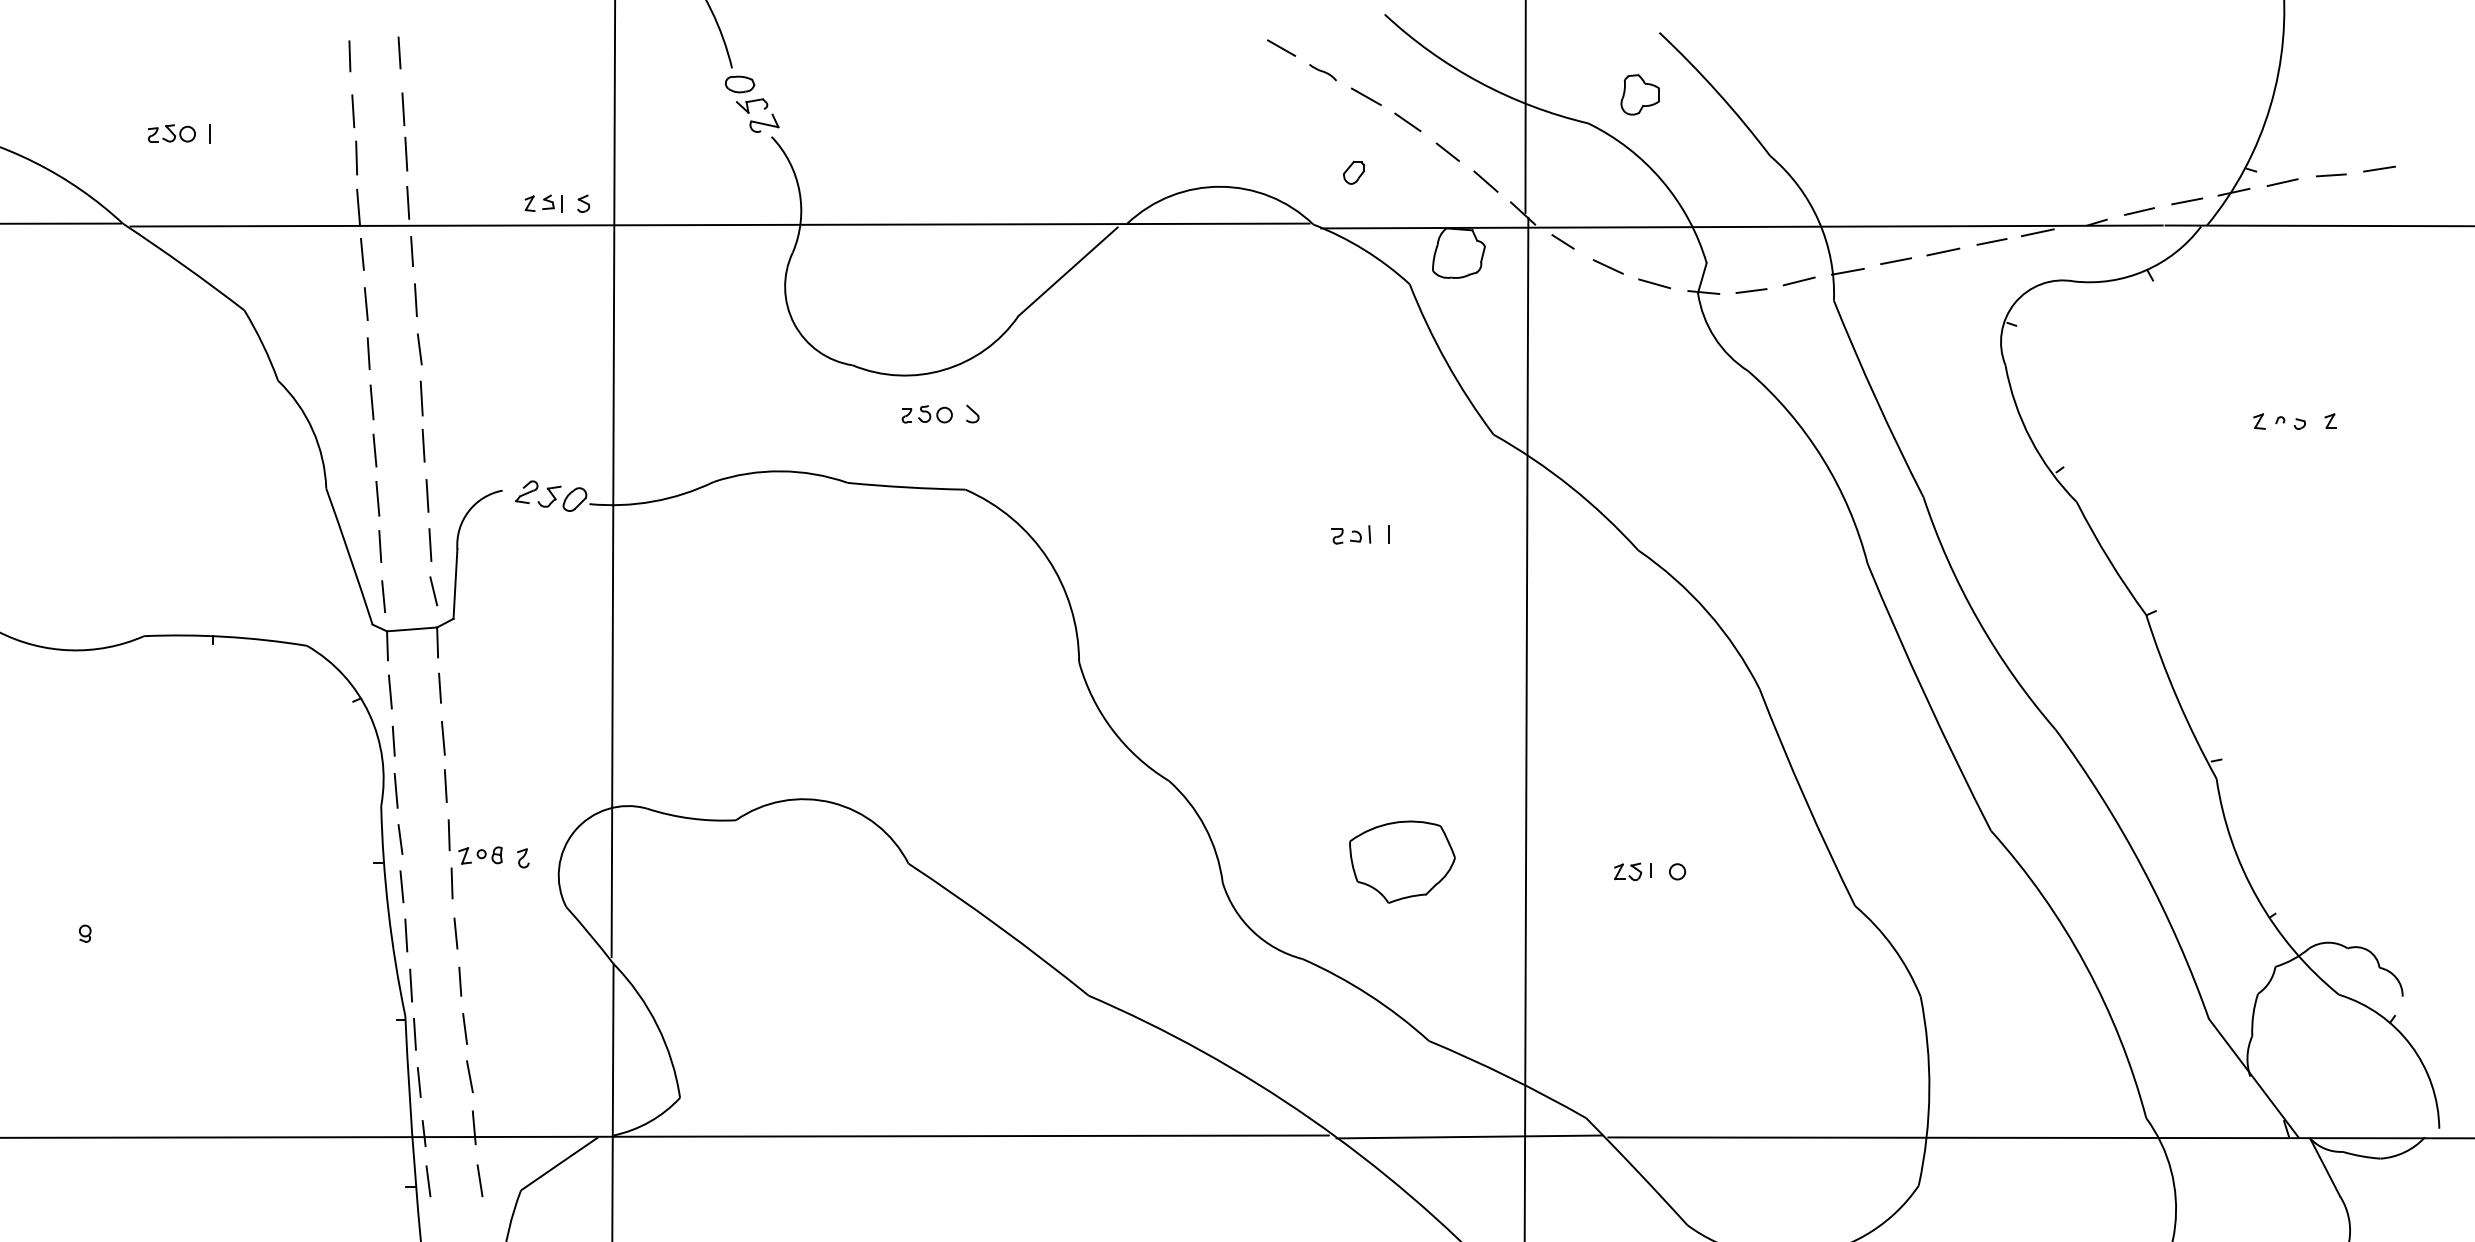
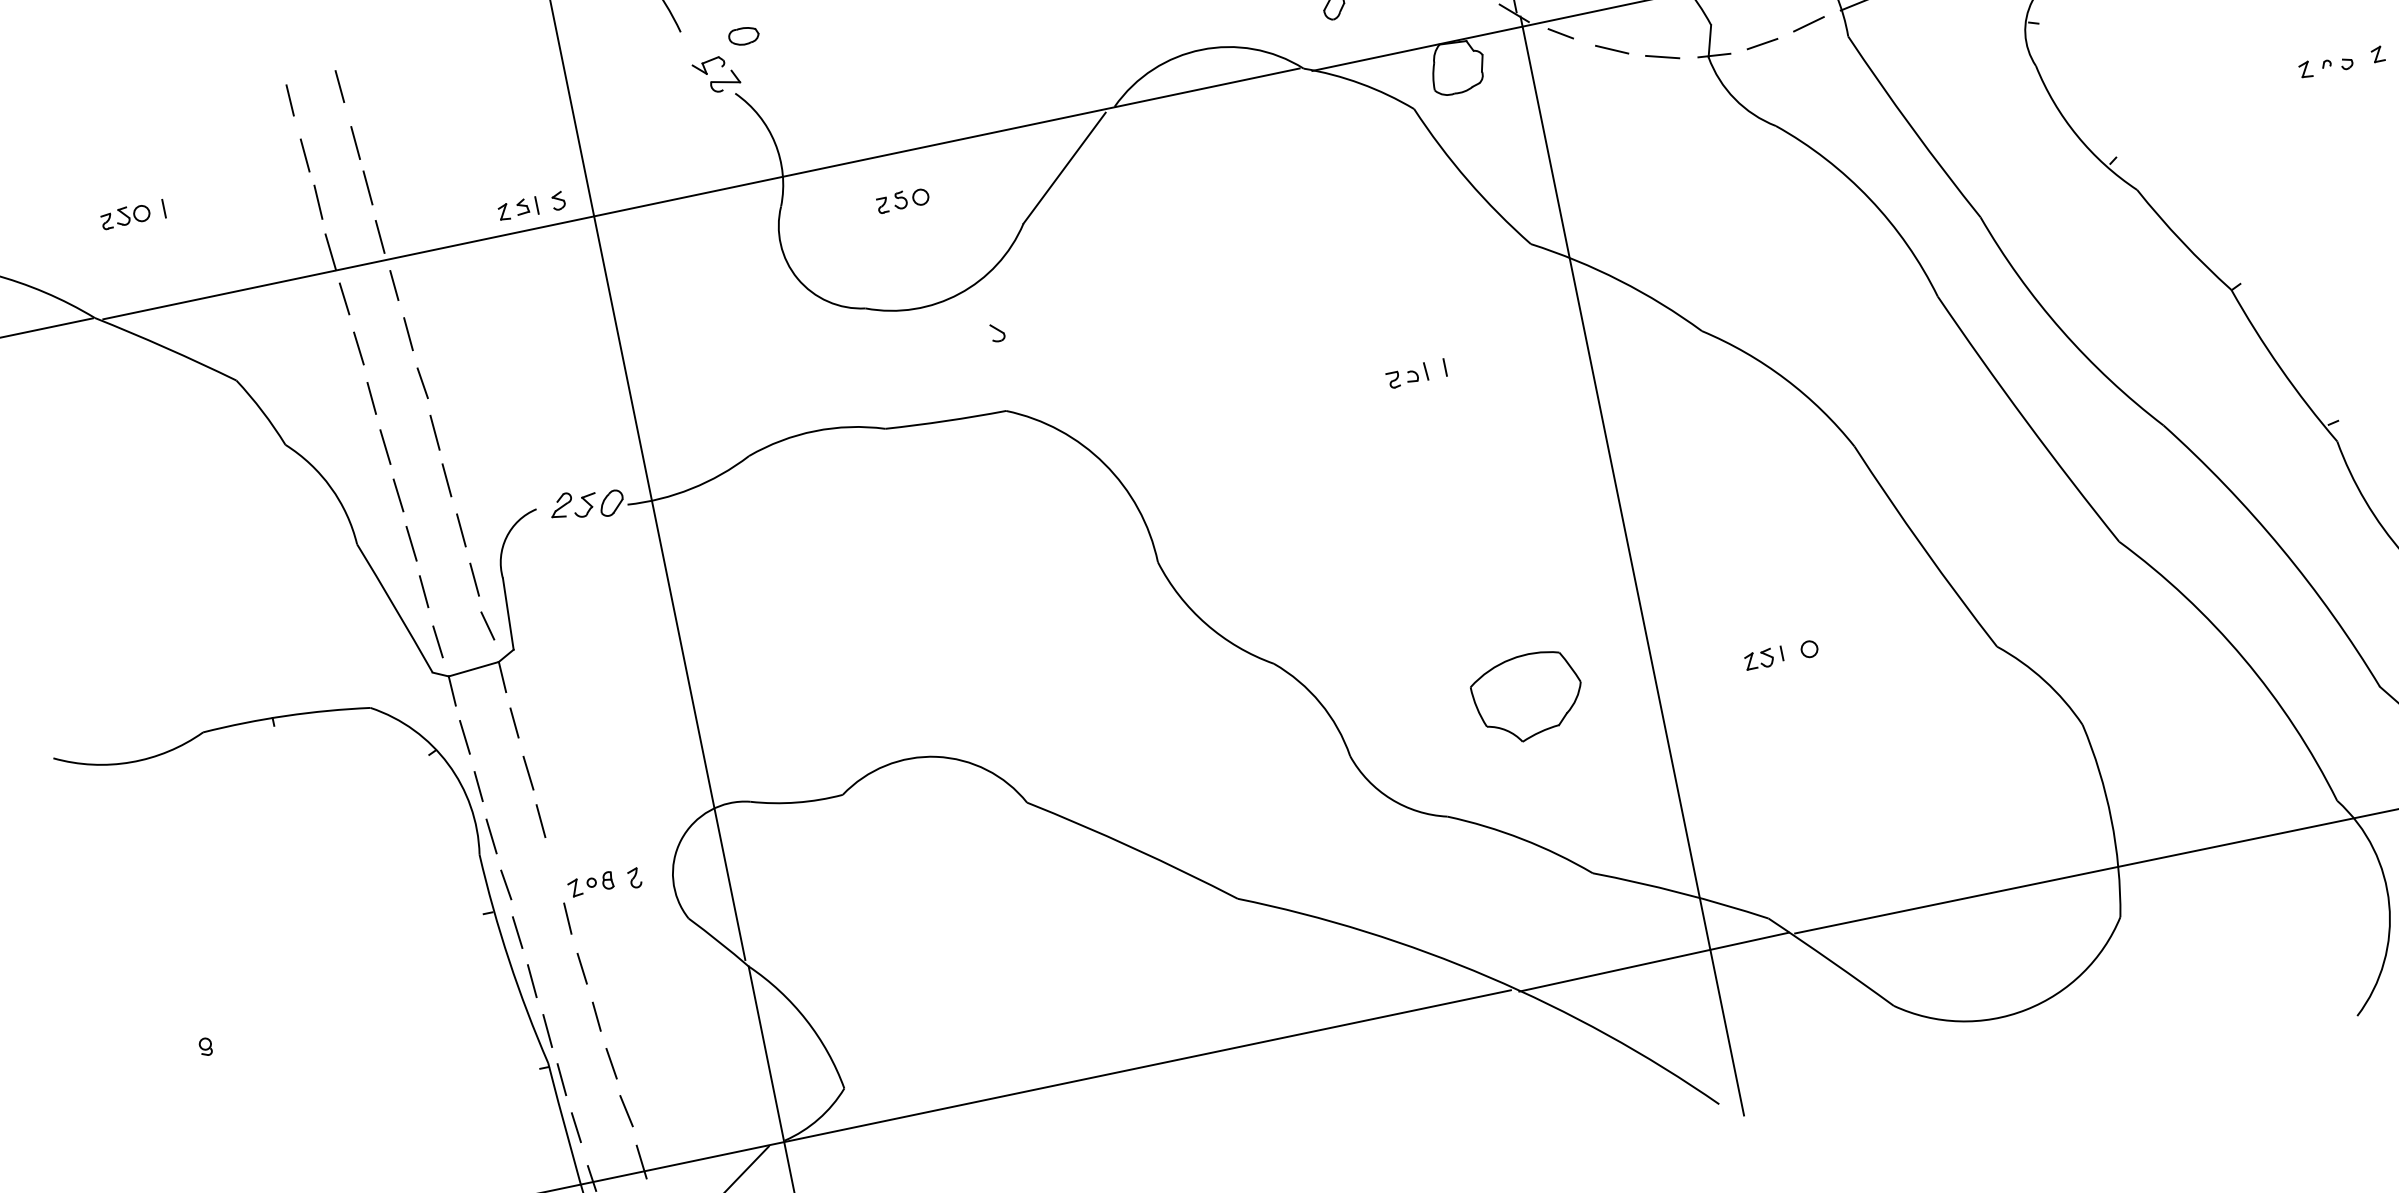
part: (739, 84) -> (743, 36), moved
part: (926, 414) -> (902, 200), moved
line: (448, 835) -> (554, 870), removed

